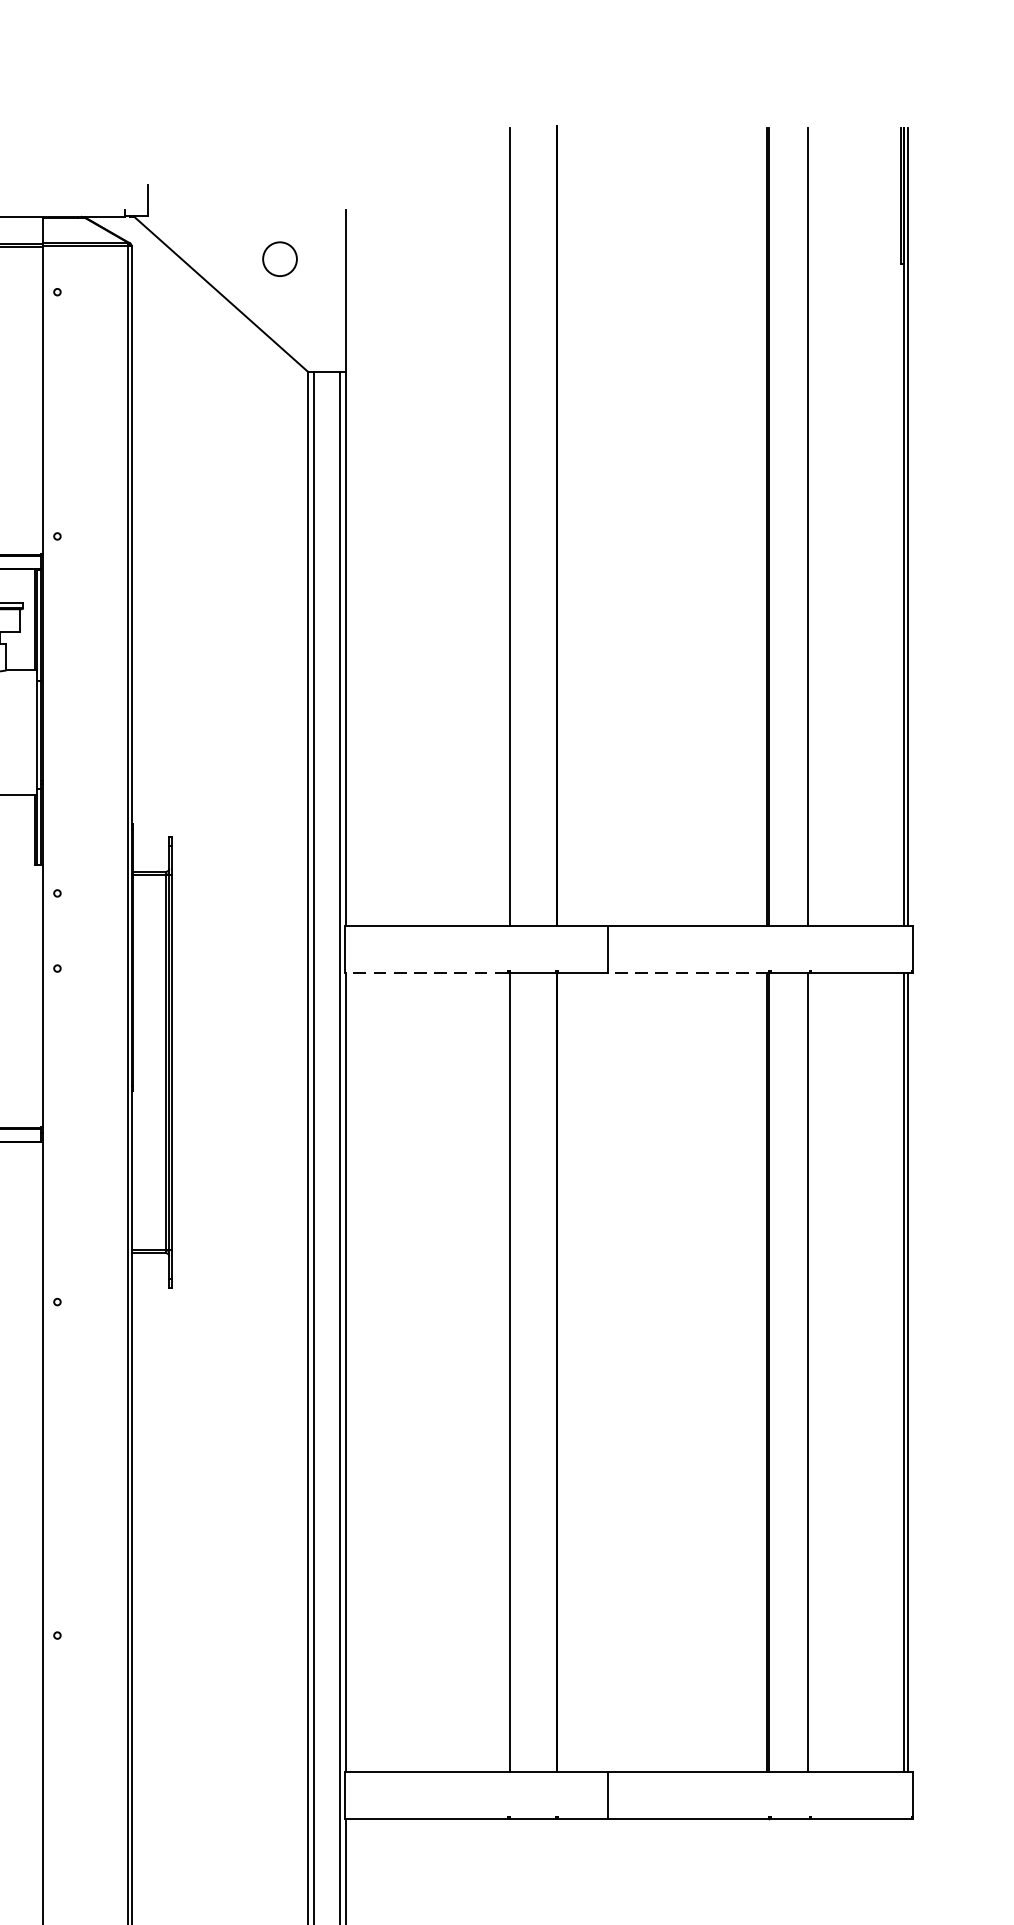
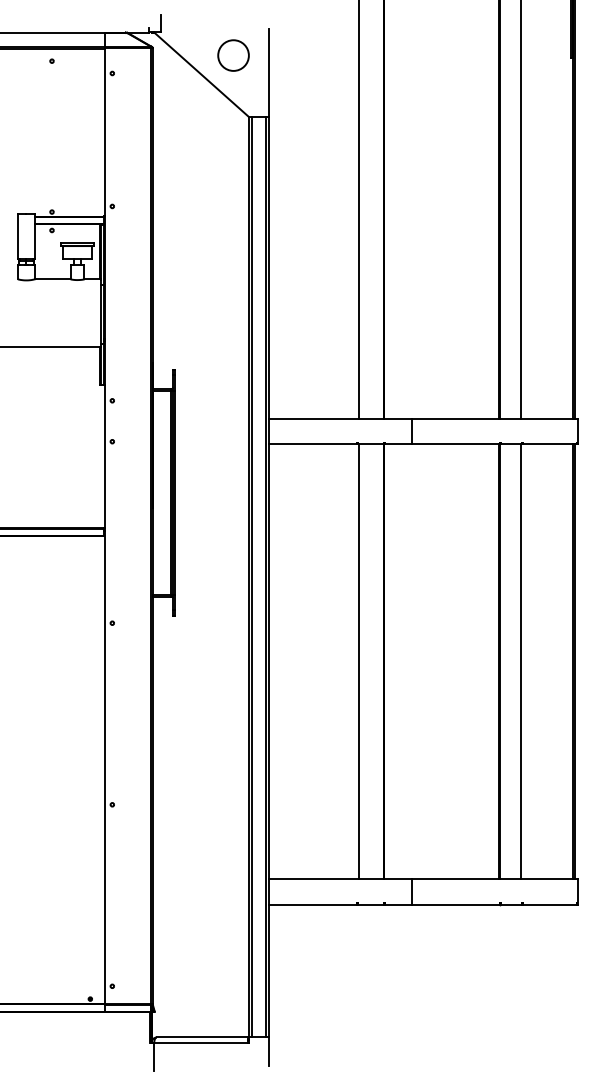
circle: (279, 259) -> (233, 55), size x1.67
line: (425, 973) -> (312, 444), dashed -> solid
line: (689, 973) -> (456, 444), dashed -> solid

